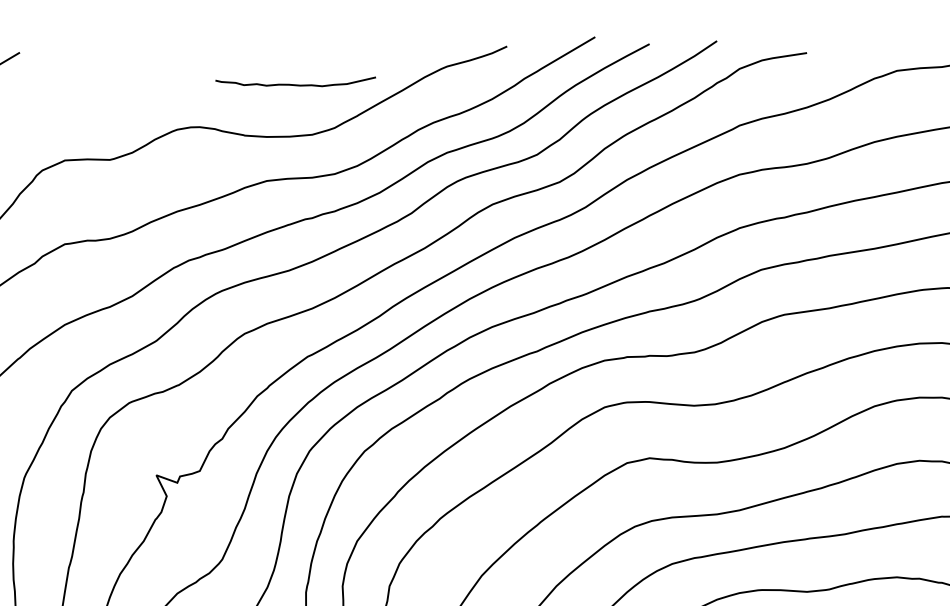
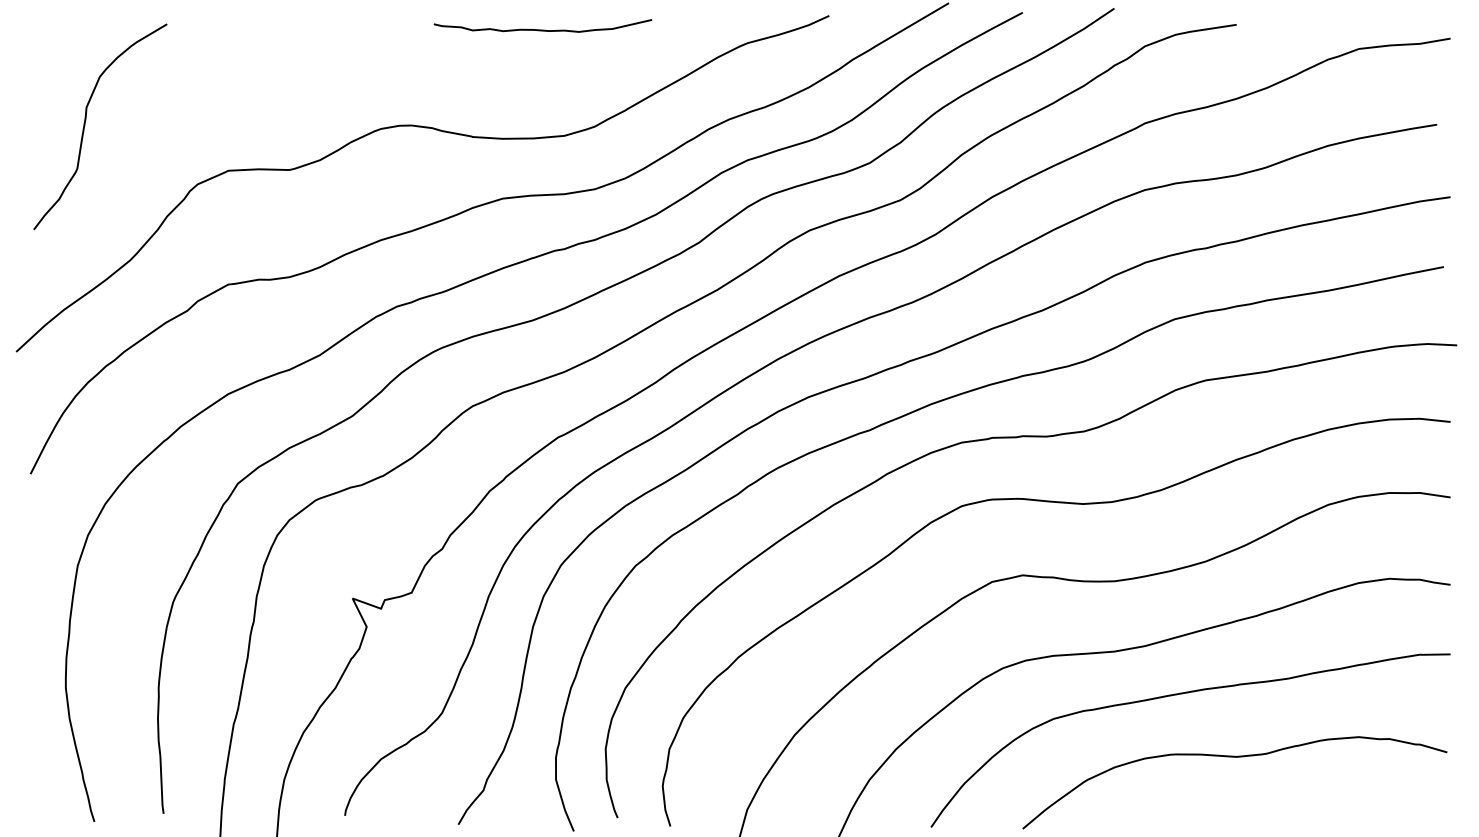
curve: (295, 84) -> (542, 29), moved

